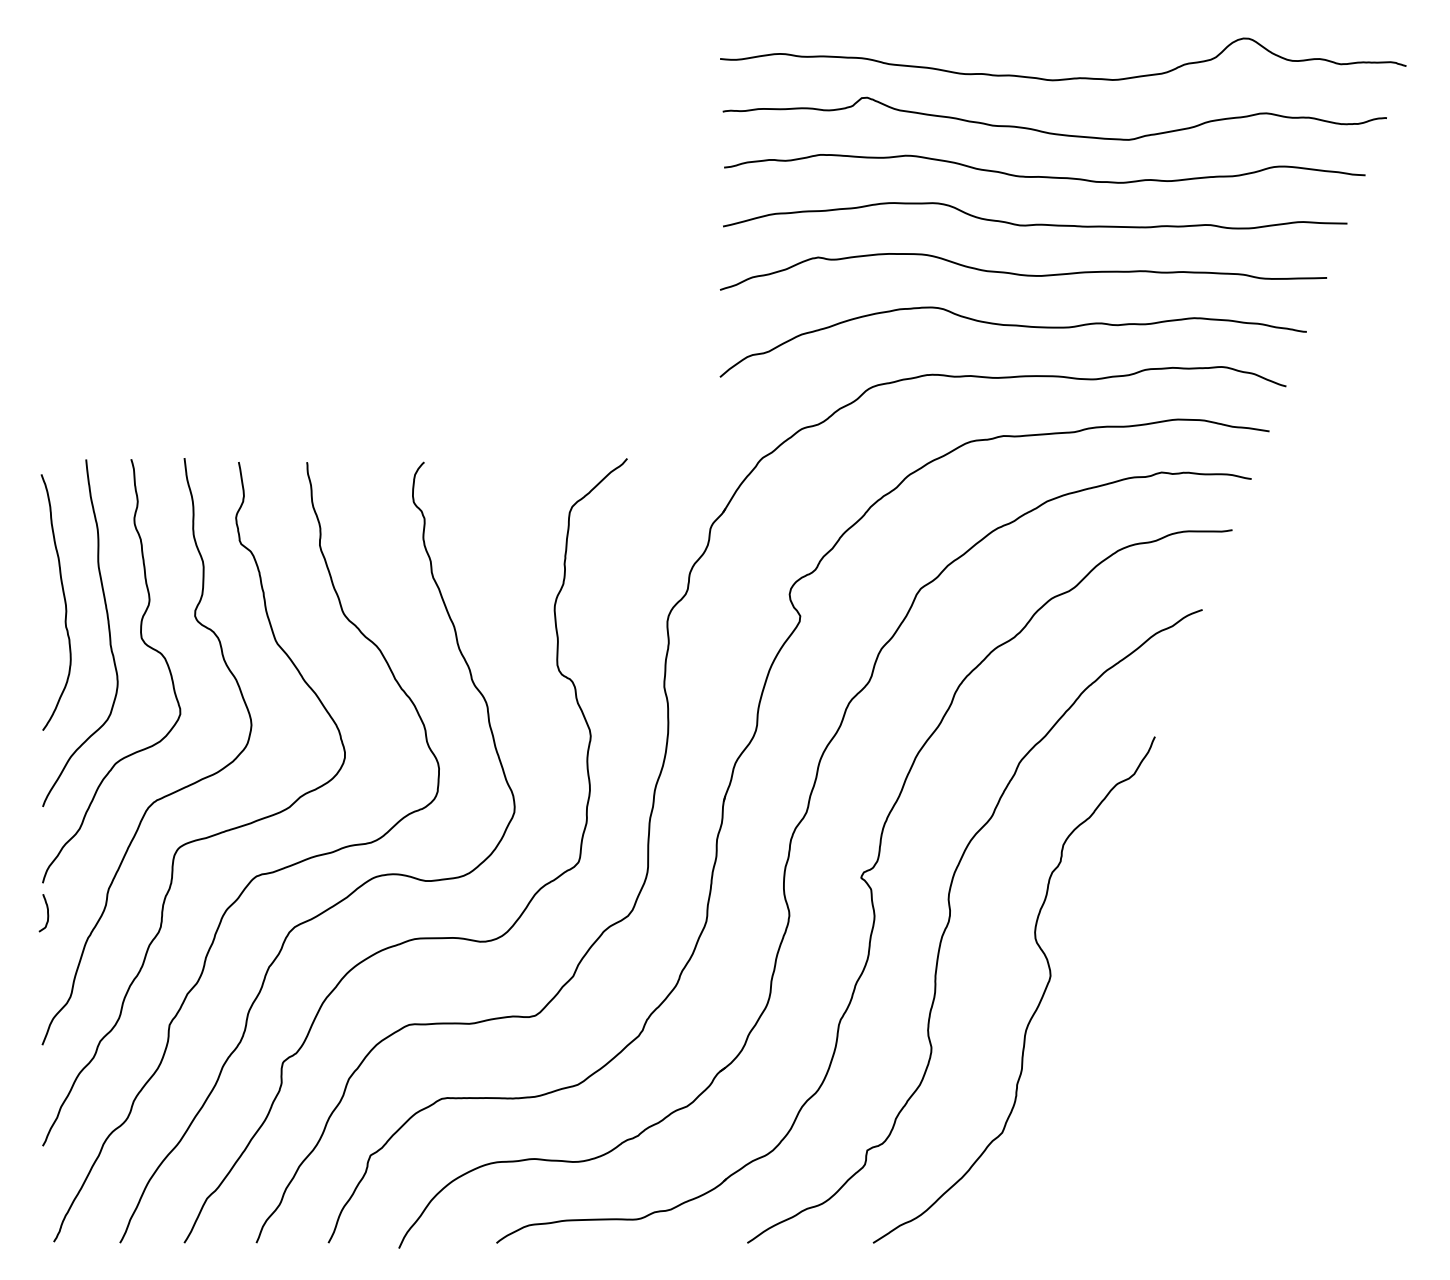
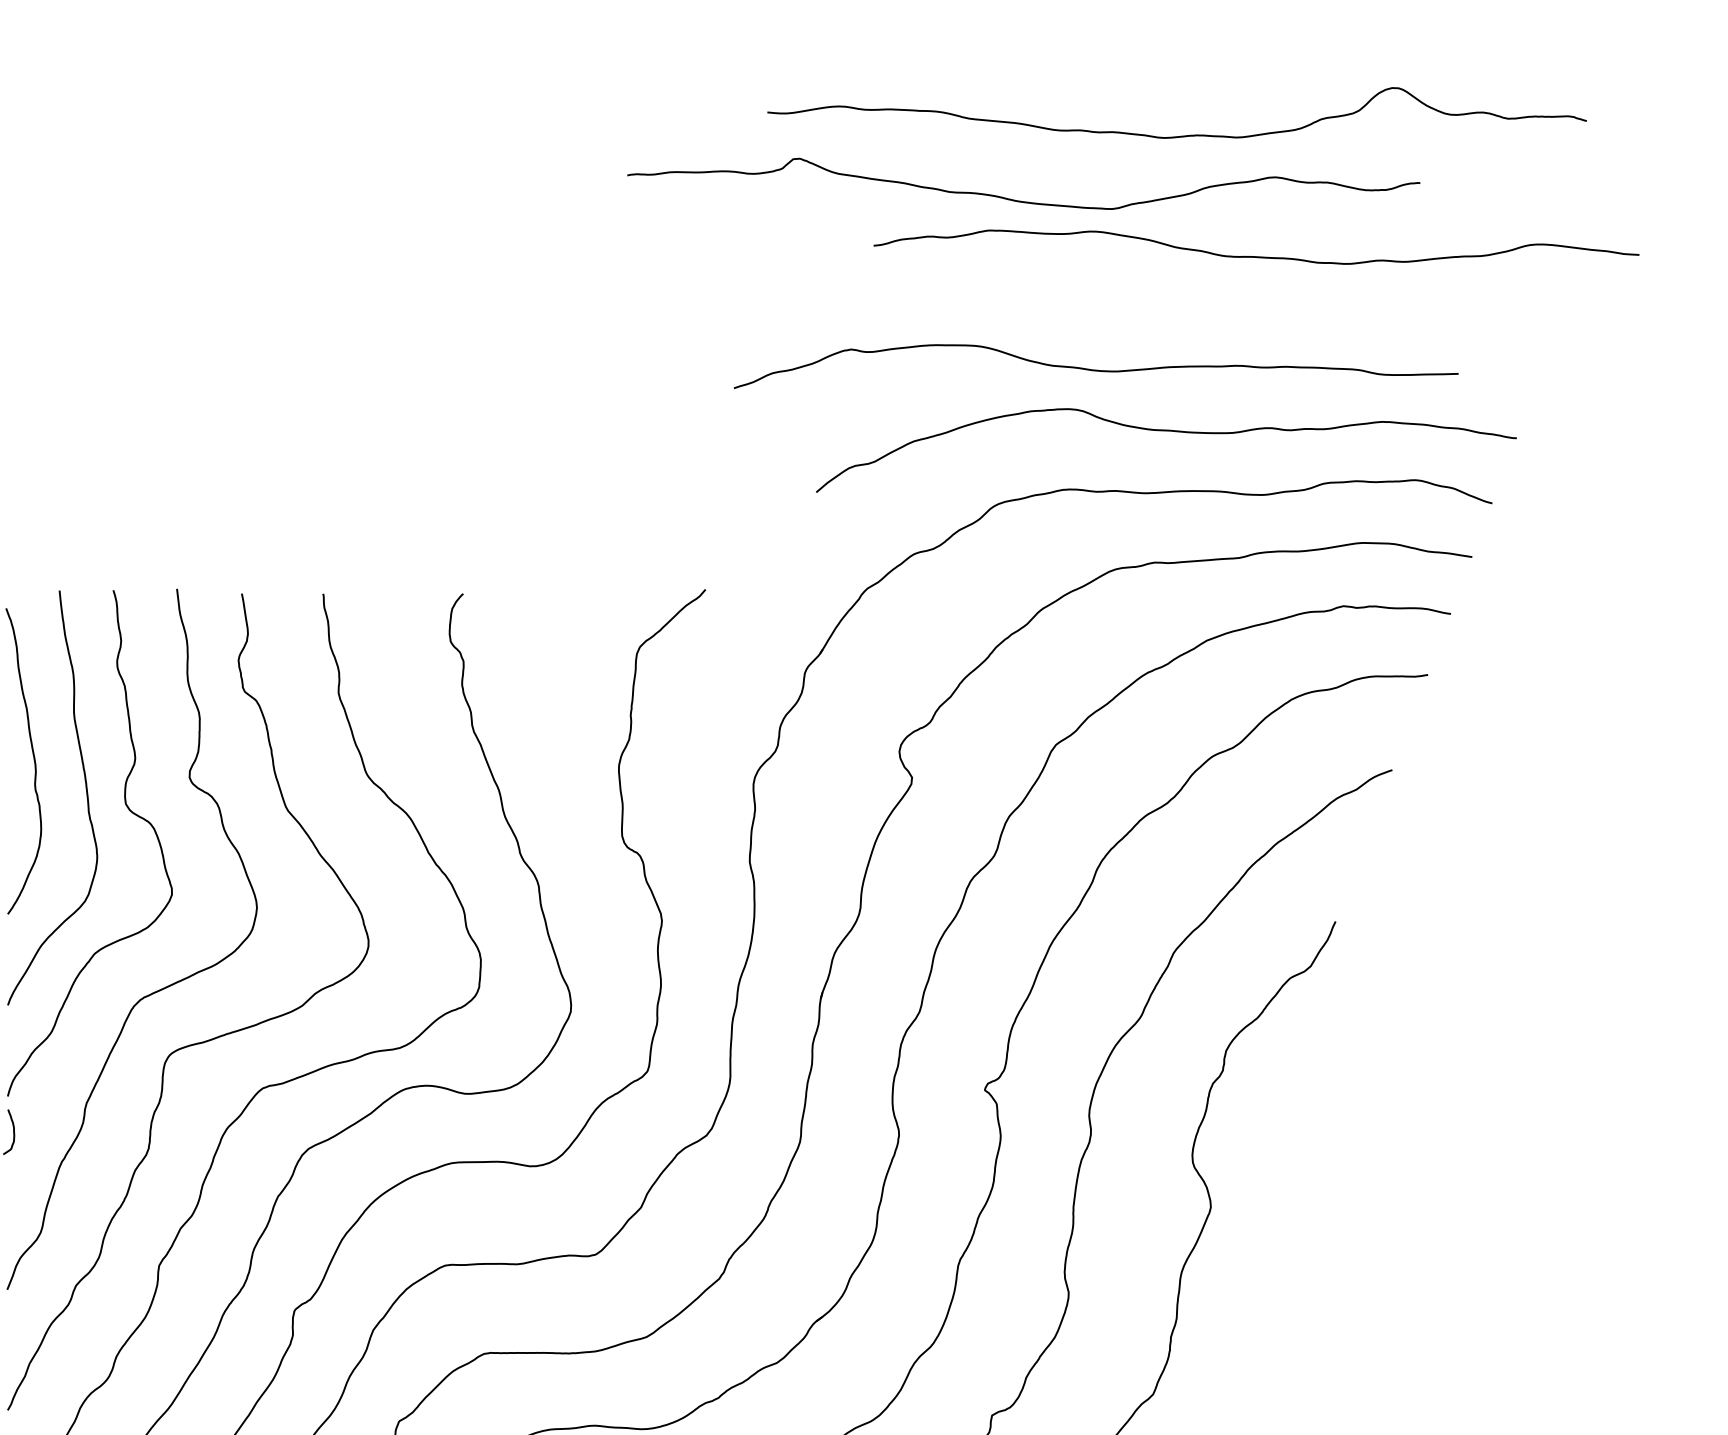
curve: (1063, 78) -> (1177, 135), moved
curve: (1052, 132) -> (1020, 200), moved
curve: (1044, 176) -> (1256, 256), moved
curve: (1035, 223) -> (1192, 308), removed
curve: (1023, 274) -> (1096, 369), moved

